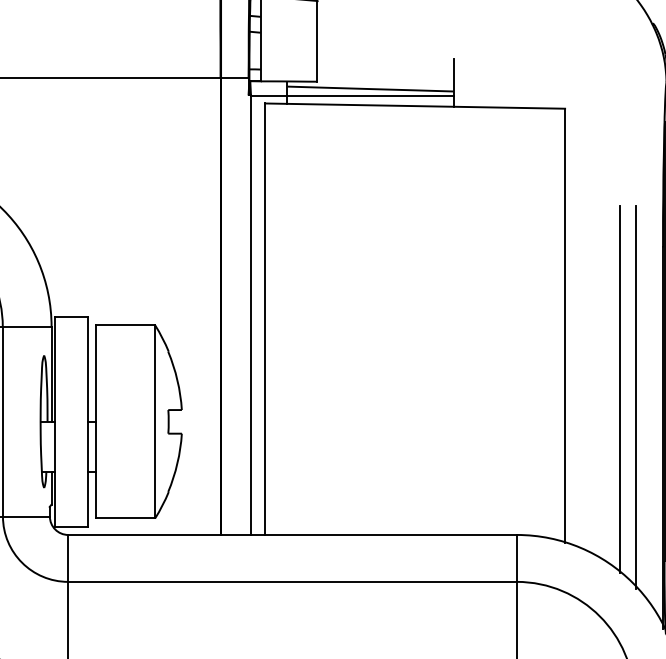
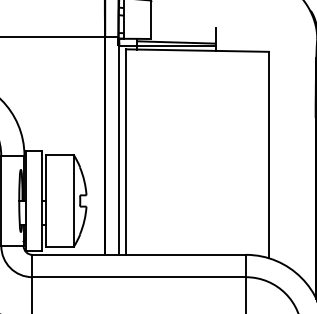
line: (620, 389) -> (295, 185), removed
line: (635, 397) -> (302, 189), removed

